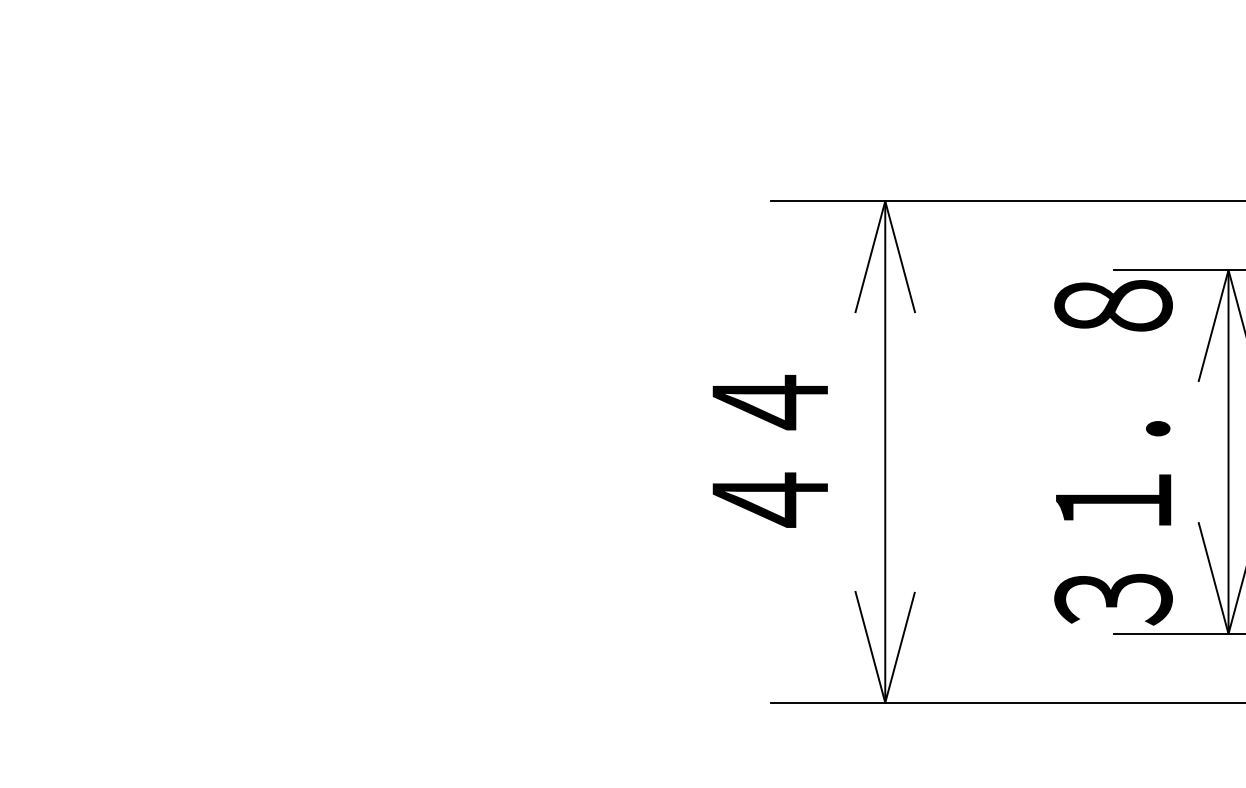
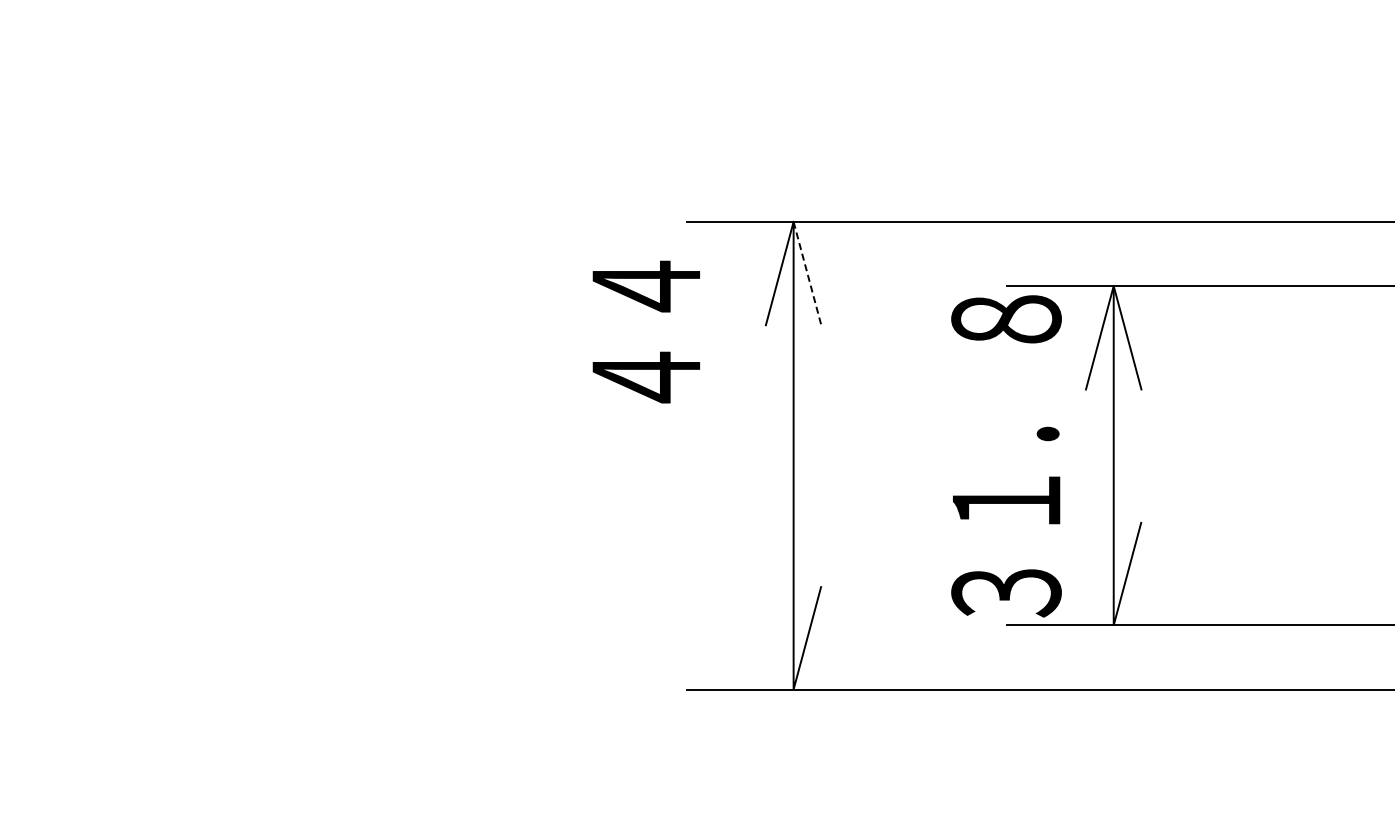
line: (900, 256) -> (807, 273), solid -> dashed
text: (769, 450) -> (645, 331), moved
line: (1213, 578) -> (1099, 573), removed
line: (870, 646) -> (779, 637), removed

